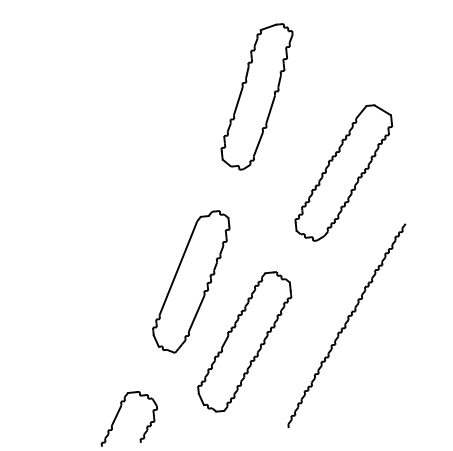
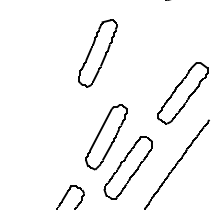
part: (256, 97) -> (97, 53), moved

